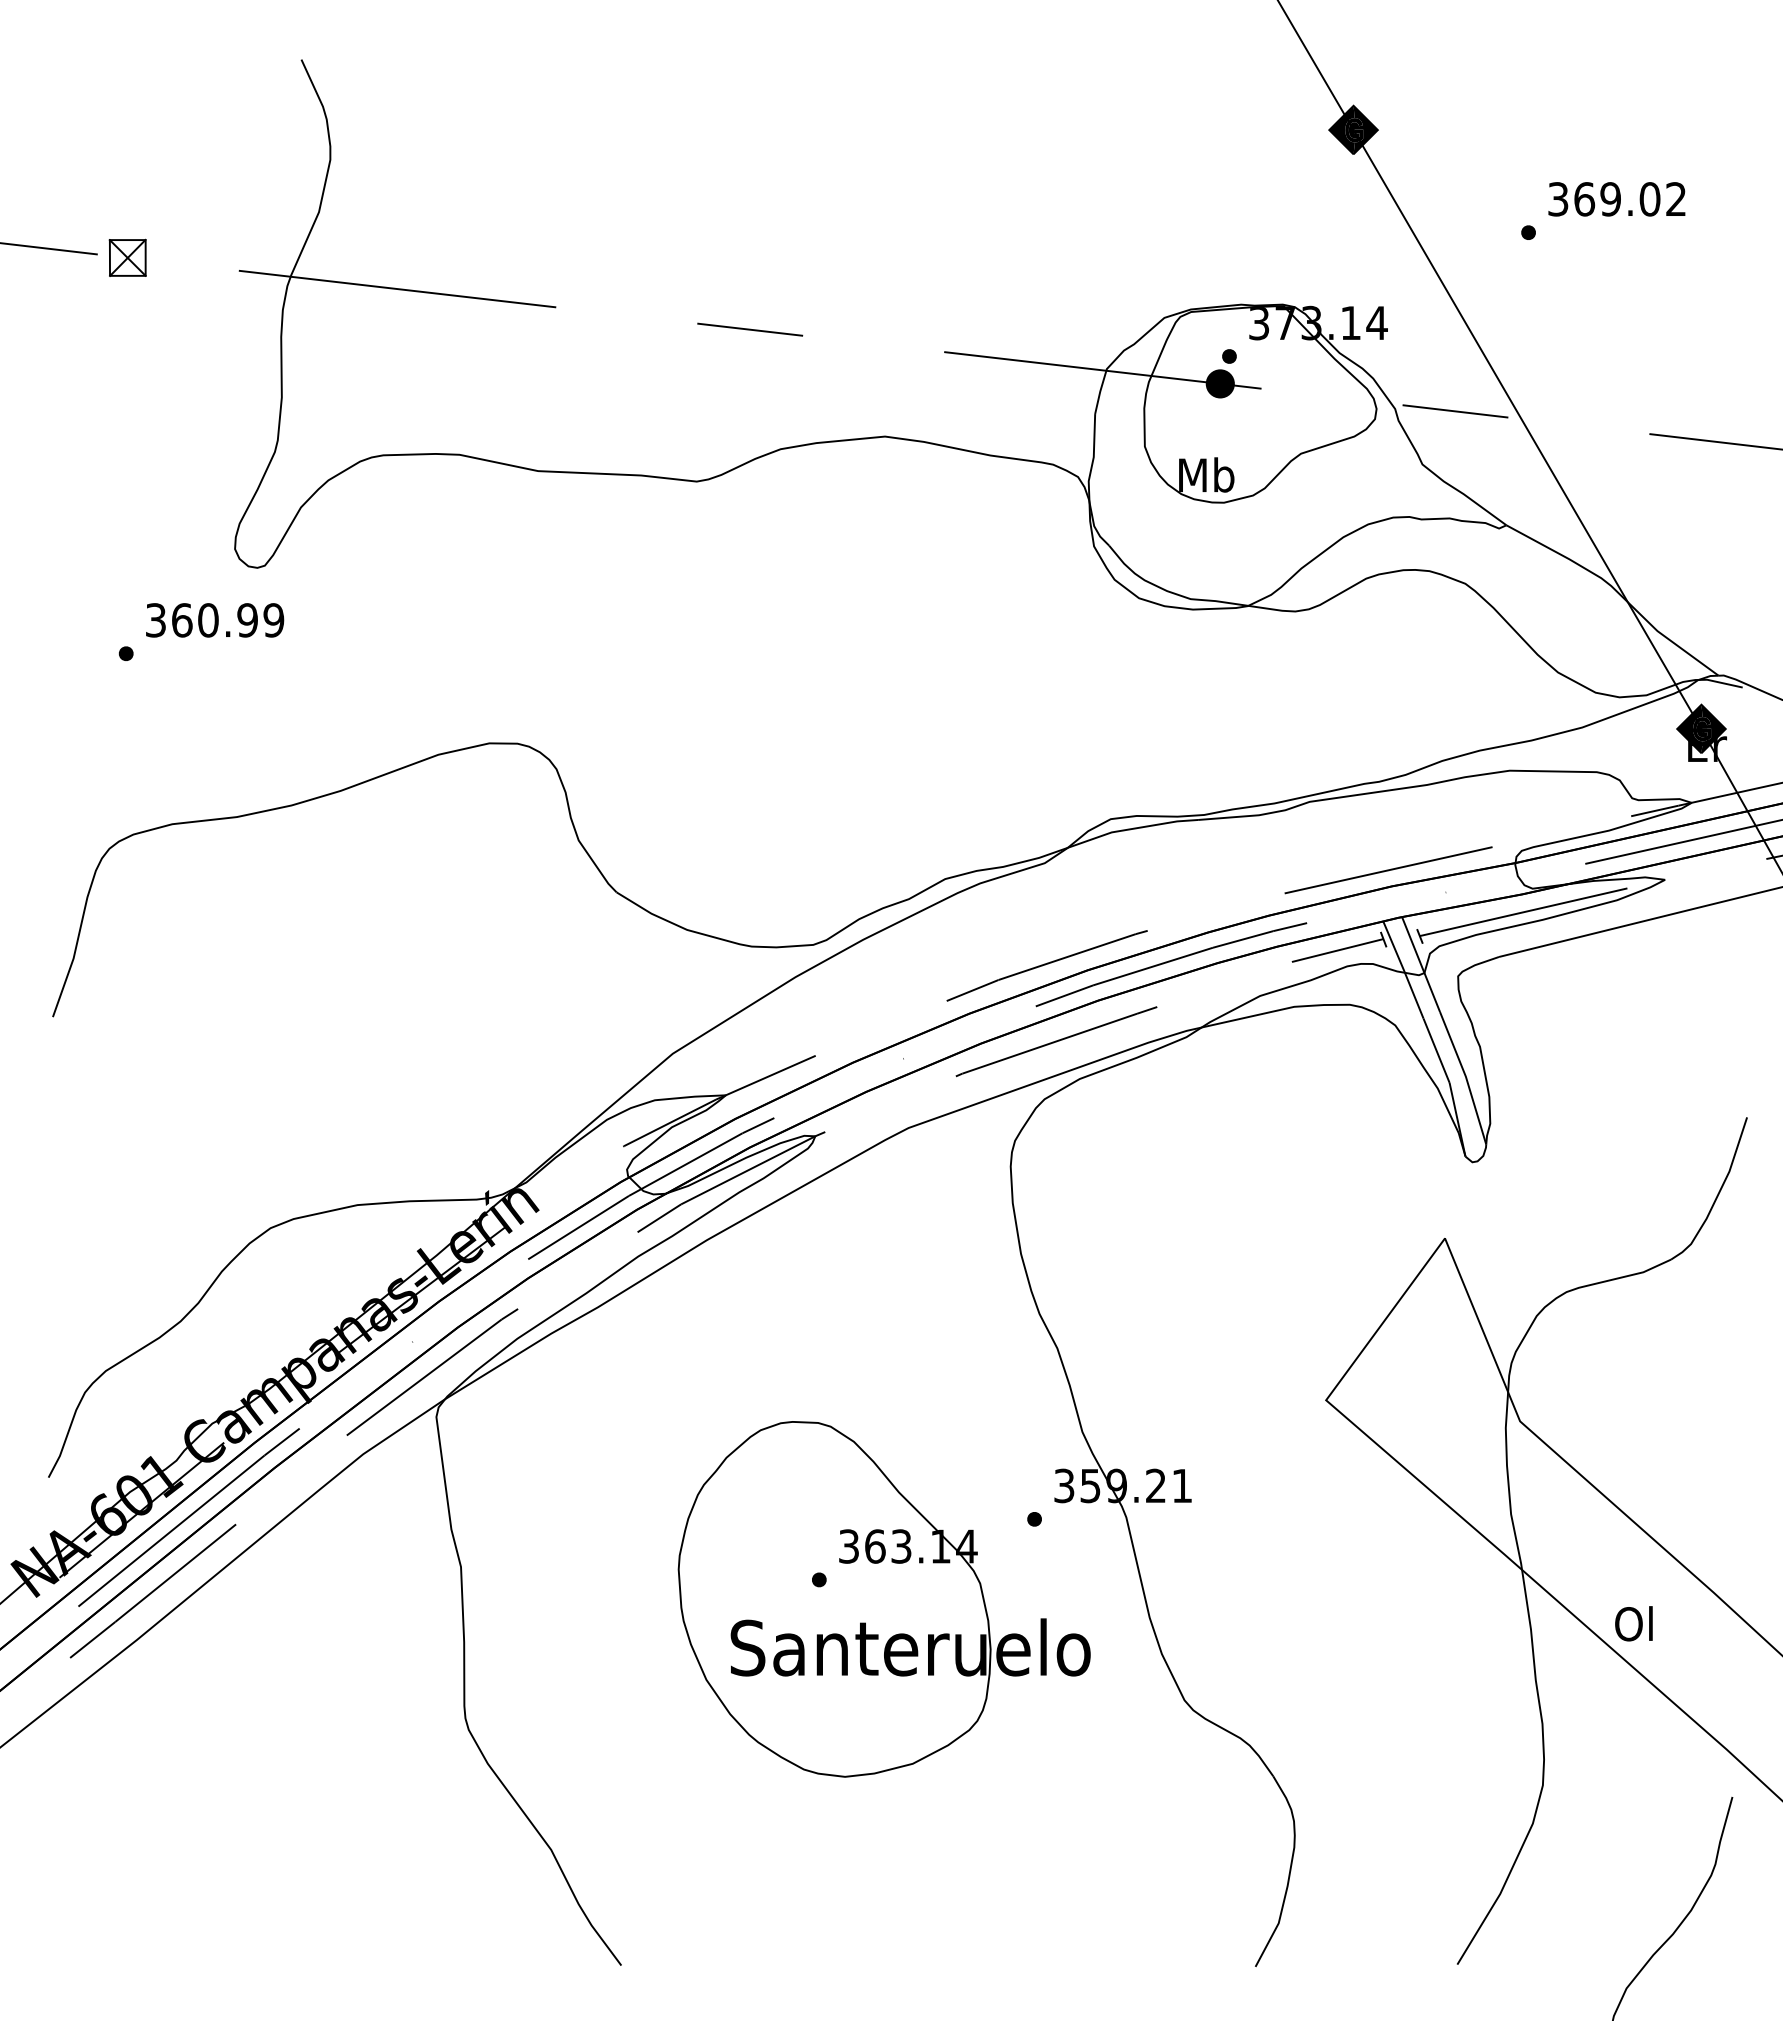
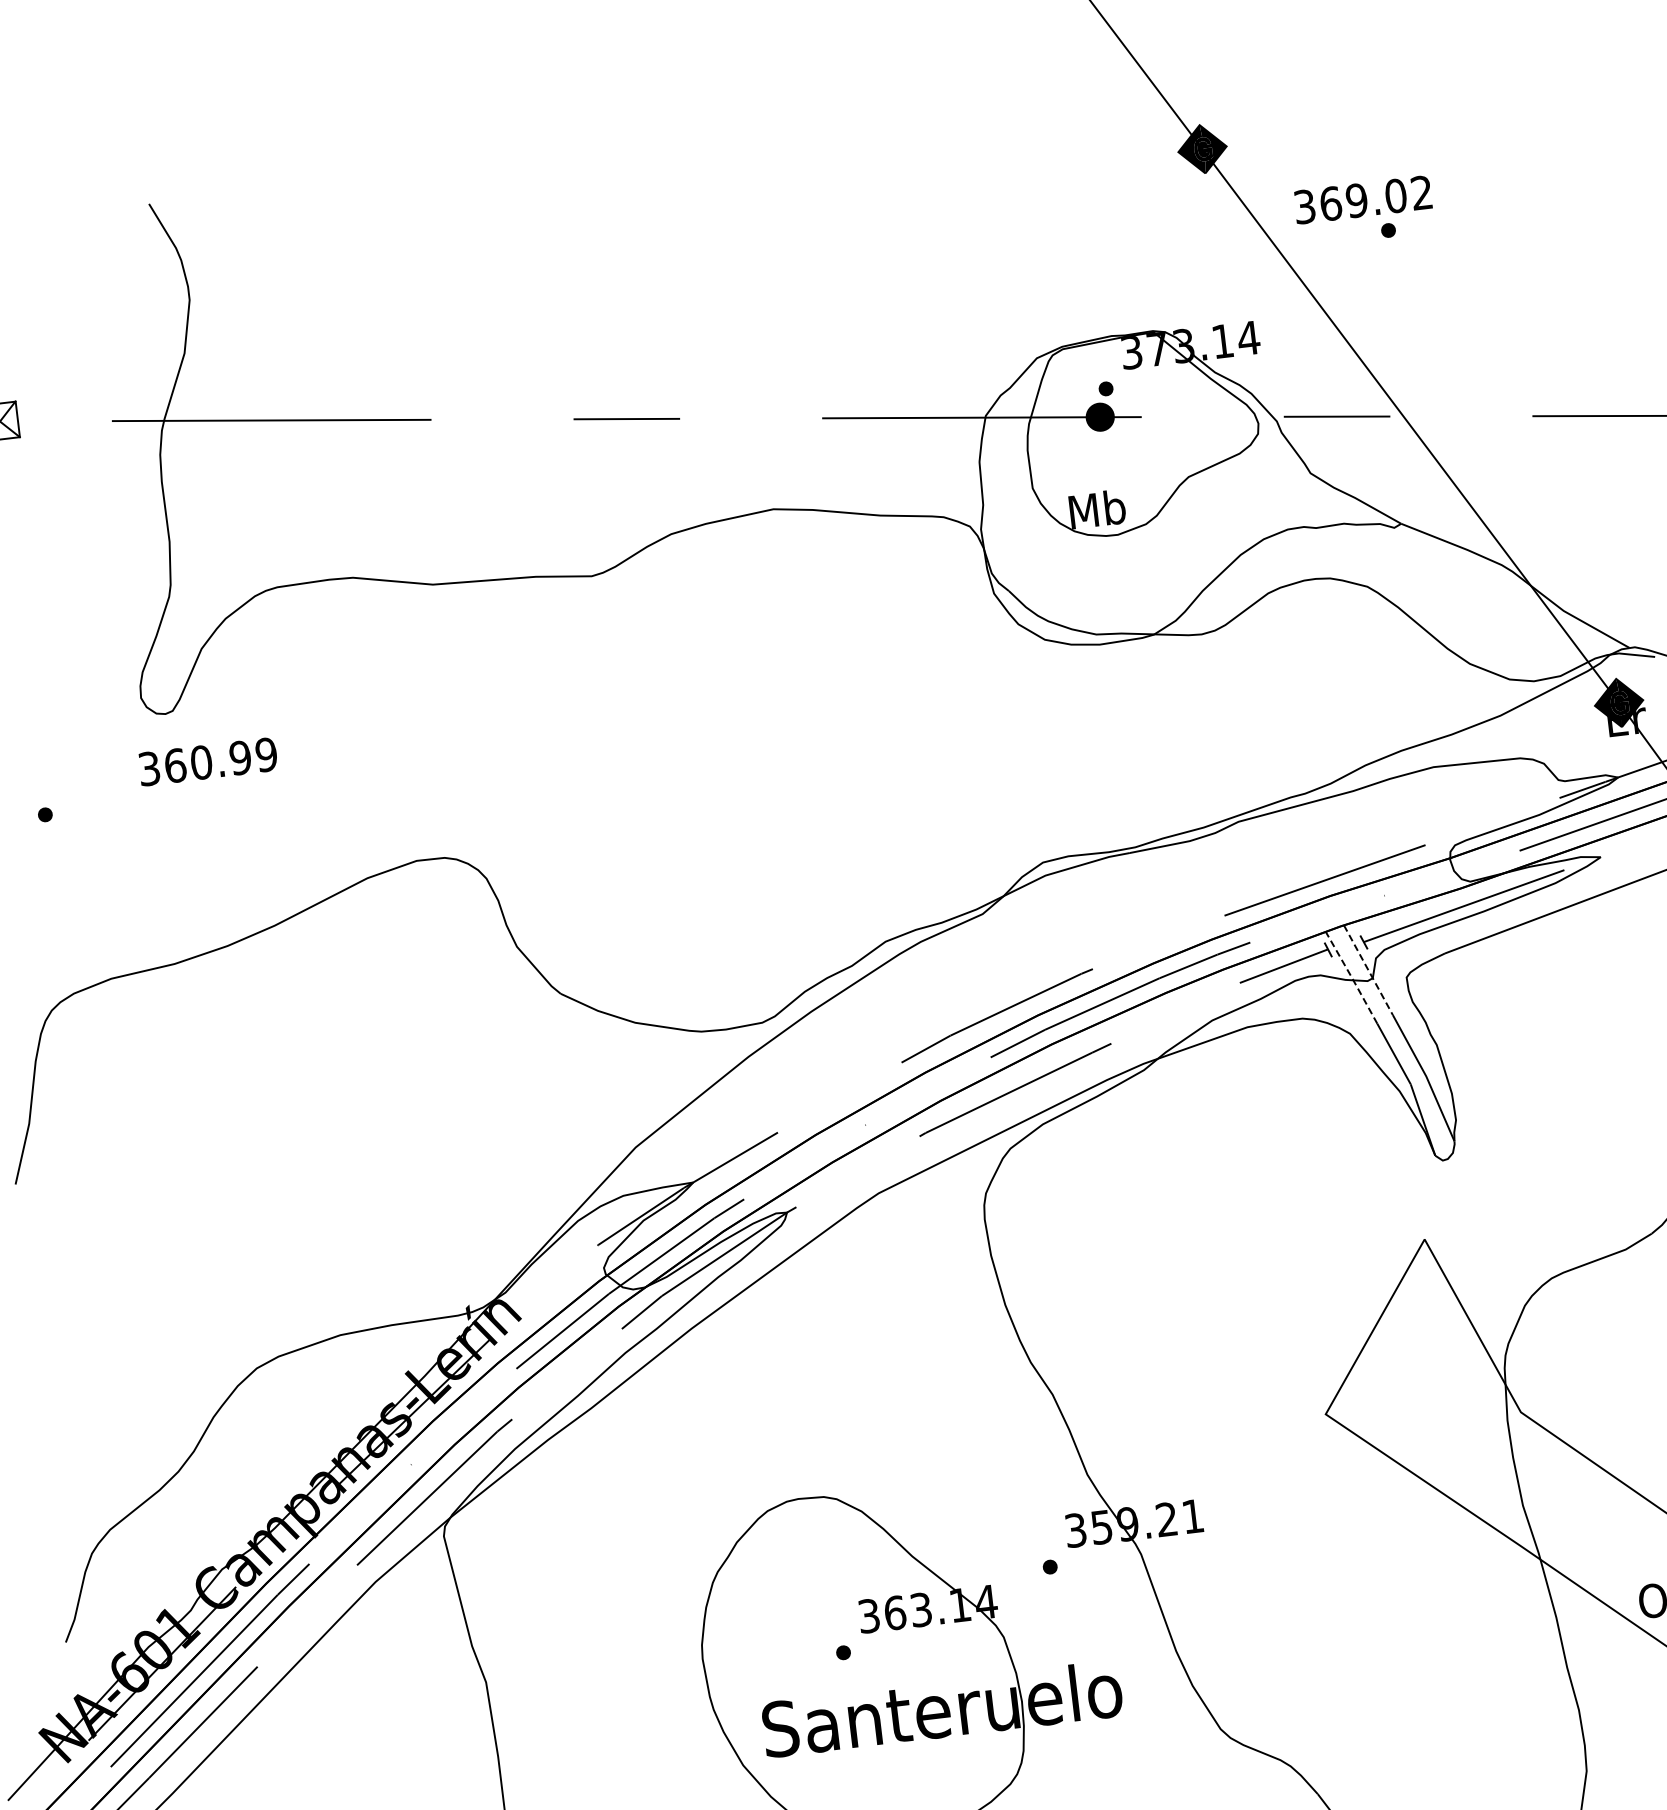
text: (1616, 199) -> (1362, 200), moved
text: (215, 620) -> (208, 761), moved
line: (1421, 965) -> (1368, 971), solid -> dashed
line: (1403, 970) -> (1351, 978), solid -> dashed

